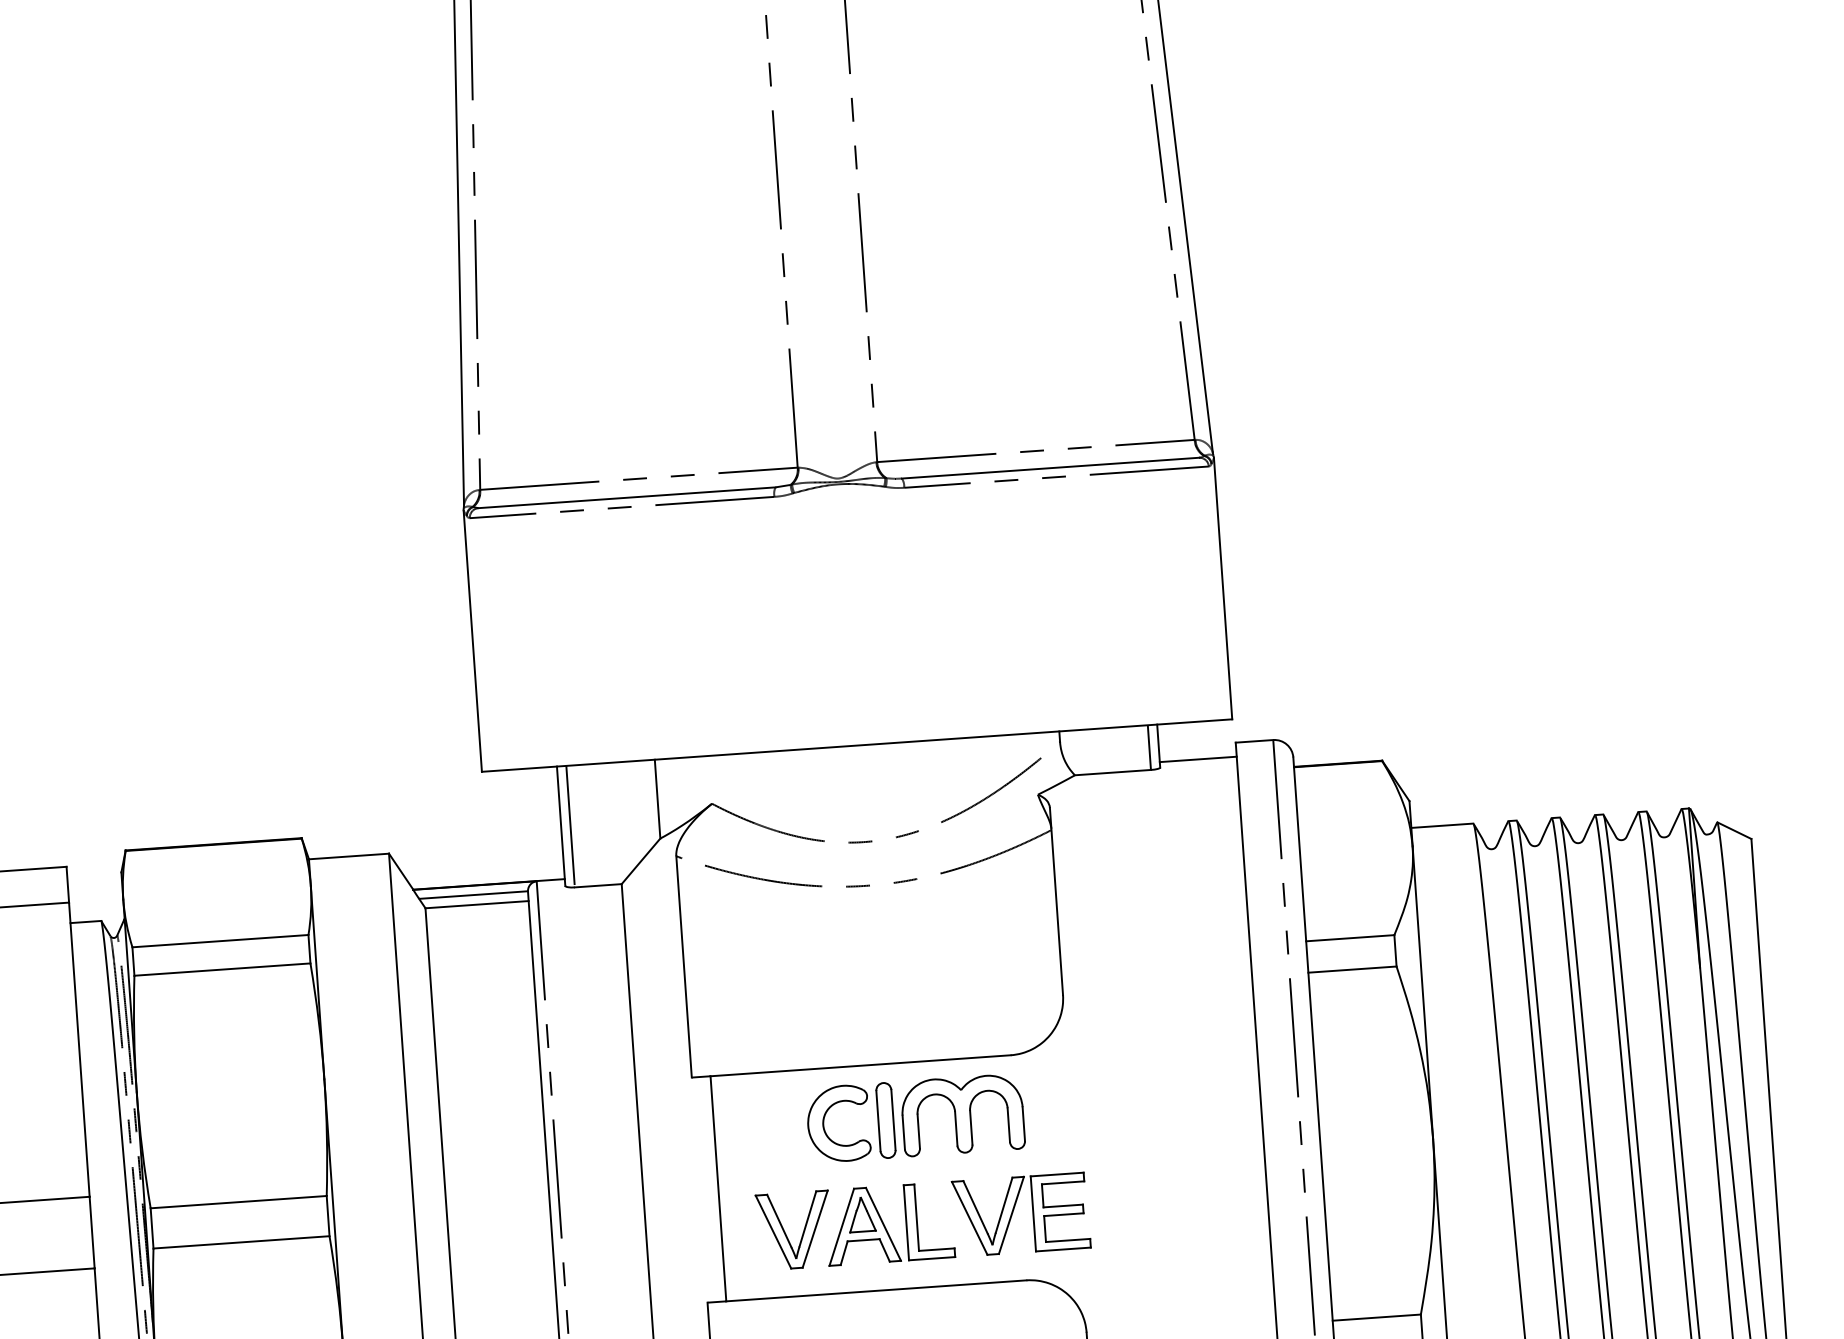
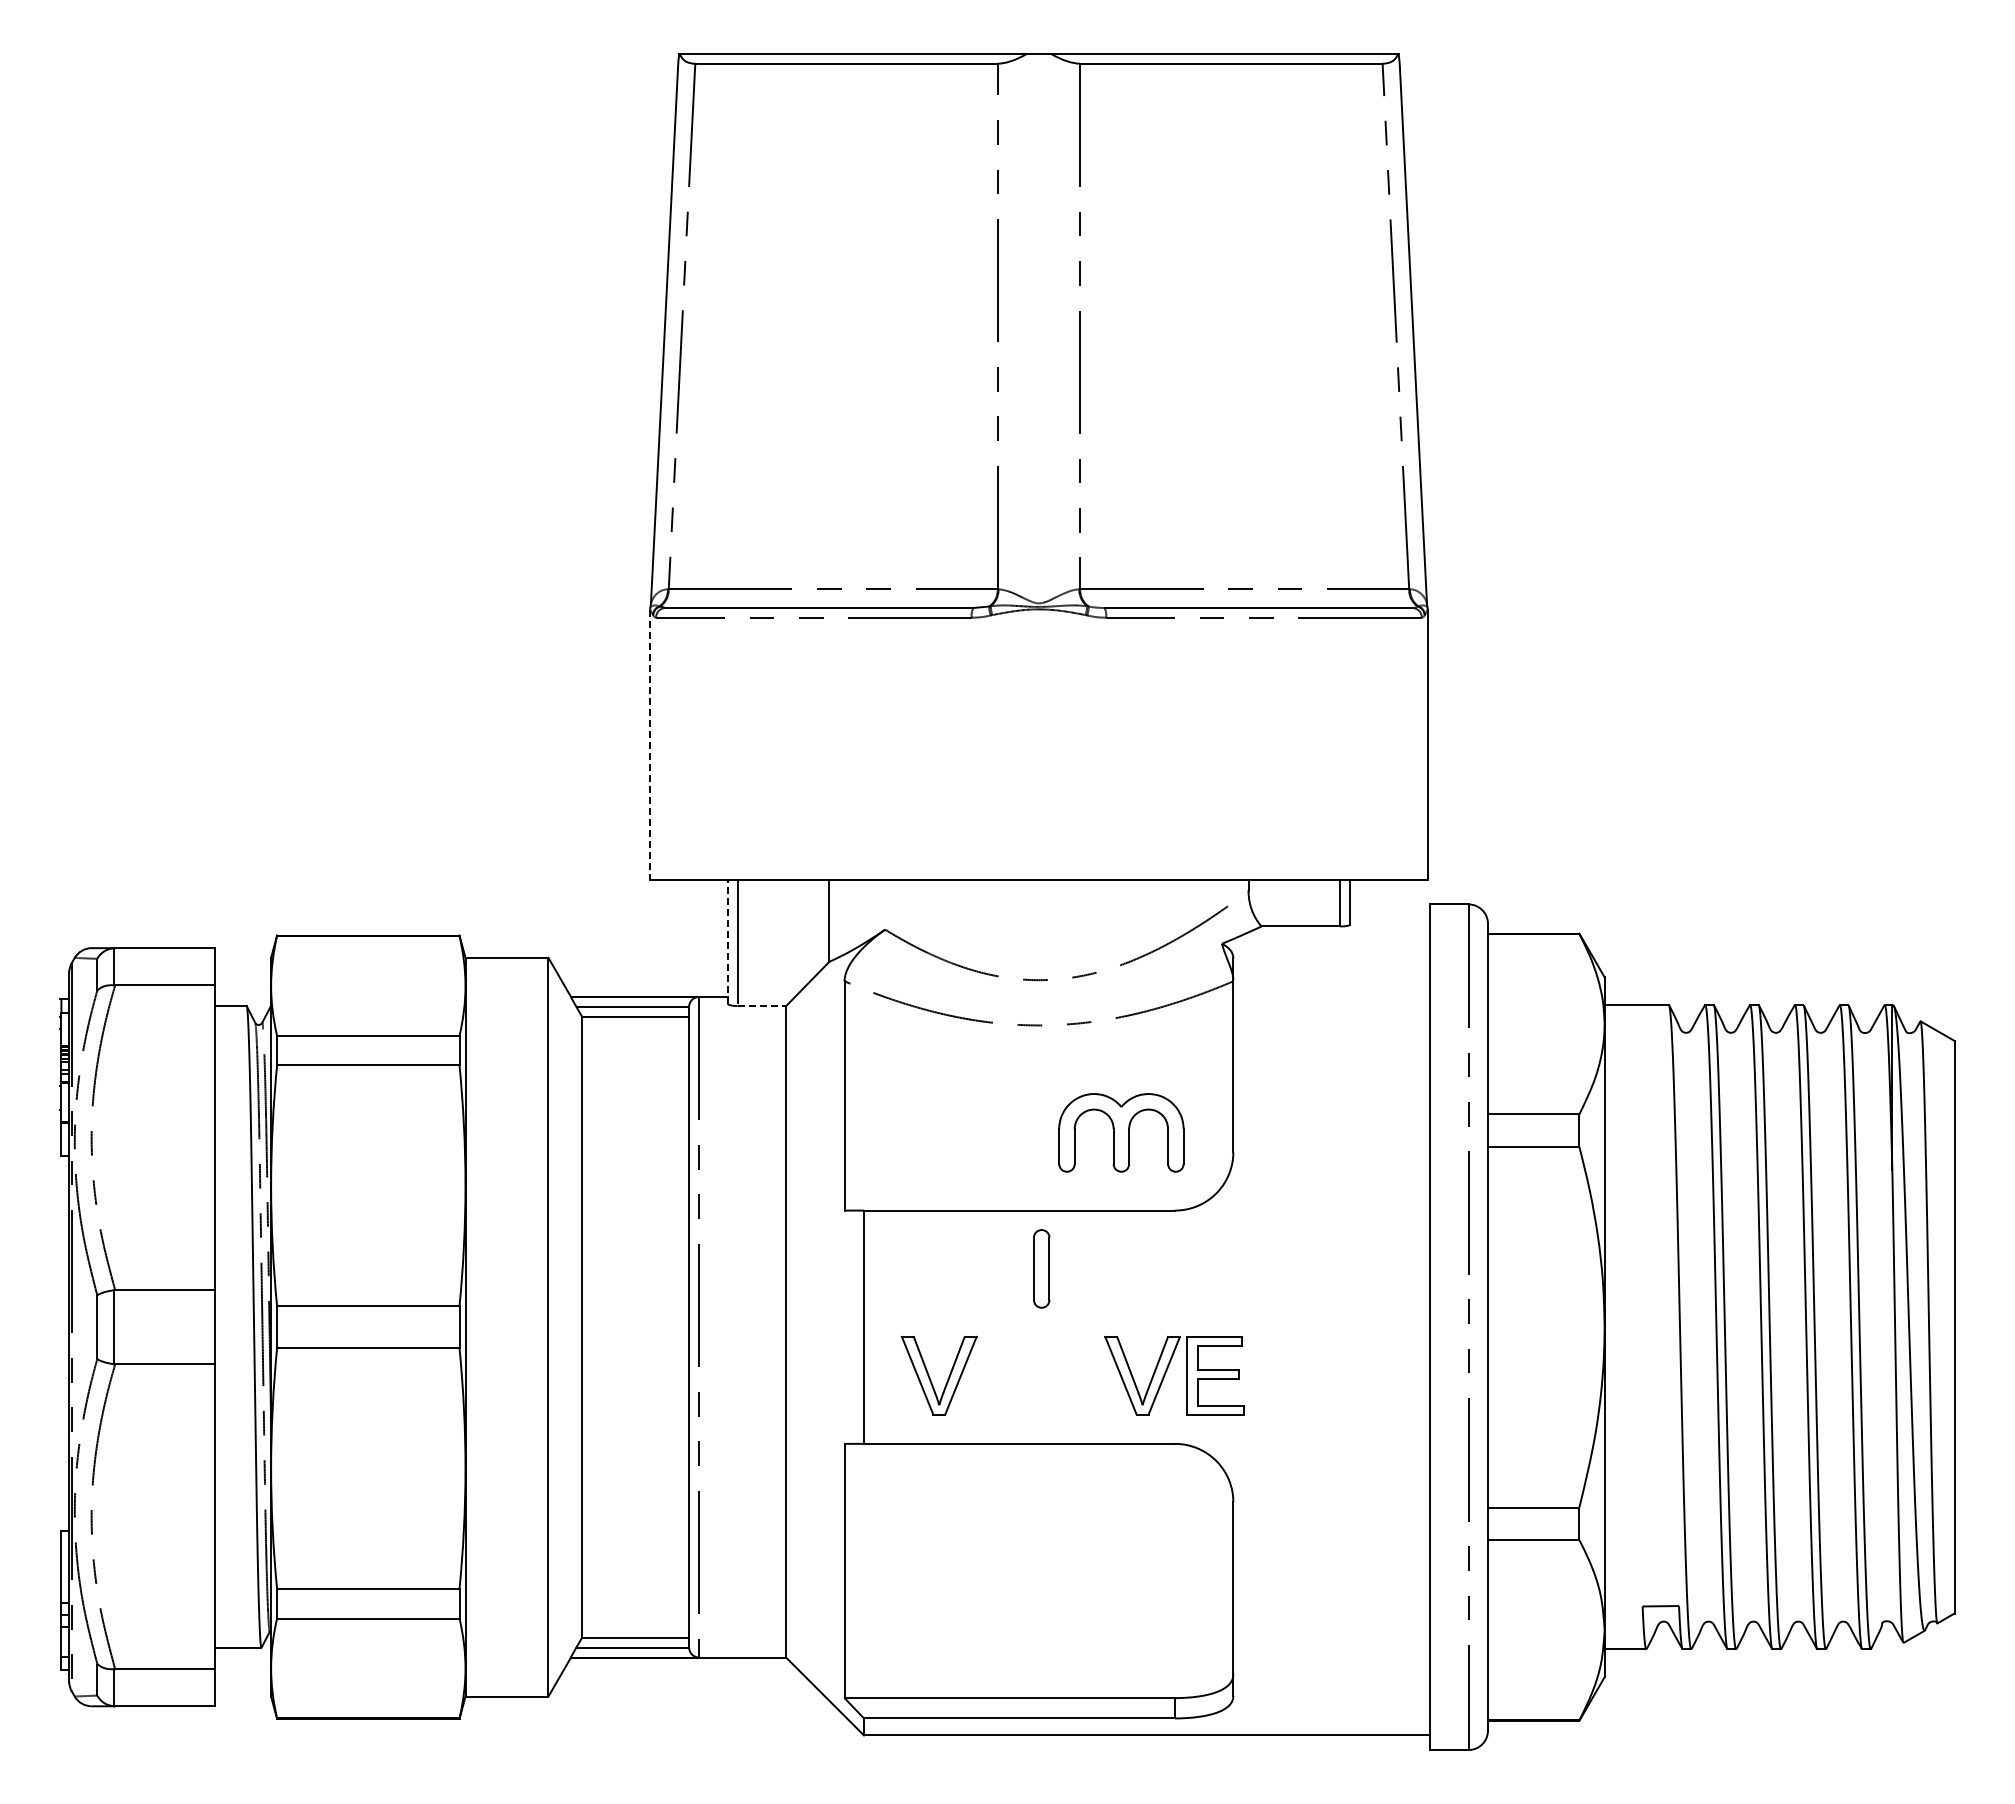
line: (473, 641) -> (650, 745), solid -> dashed
line: (1197, 759) -> (1389, 919), removed
line: (560, 825) -> (727, 941), solid -> dashed
line: (598, 886) -> (762, 1006), solid -> dashed
part: (962, 1114) -> (1121, 1132), moved
part: (824, 1120) -> (978, 1264), removed
part: (889, 1223) -> (1037, 1375), removed

